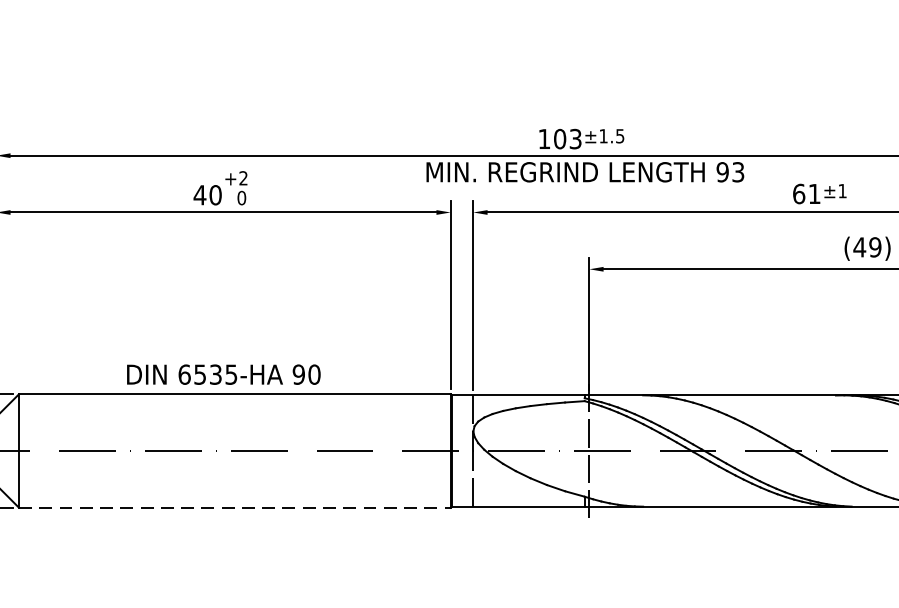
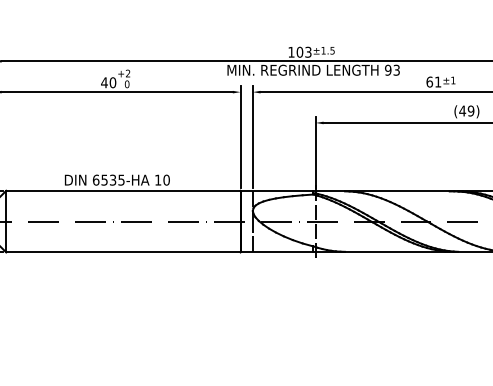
text: (297, 373) -> (157, 179), 90 -> 10
line: (235, 507) -> (123, 252), dashed -> solid

